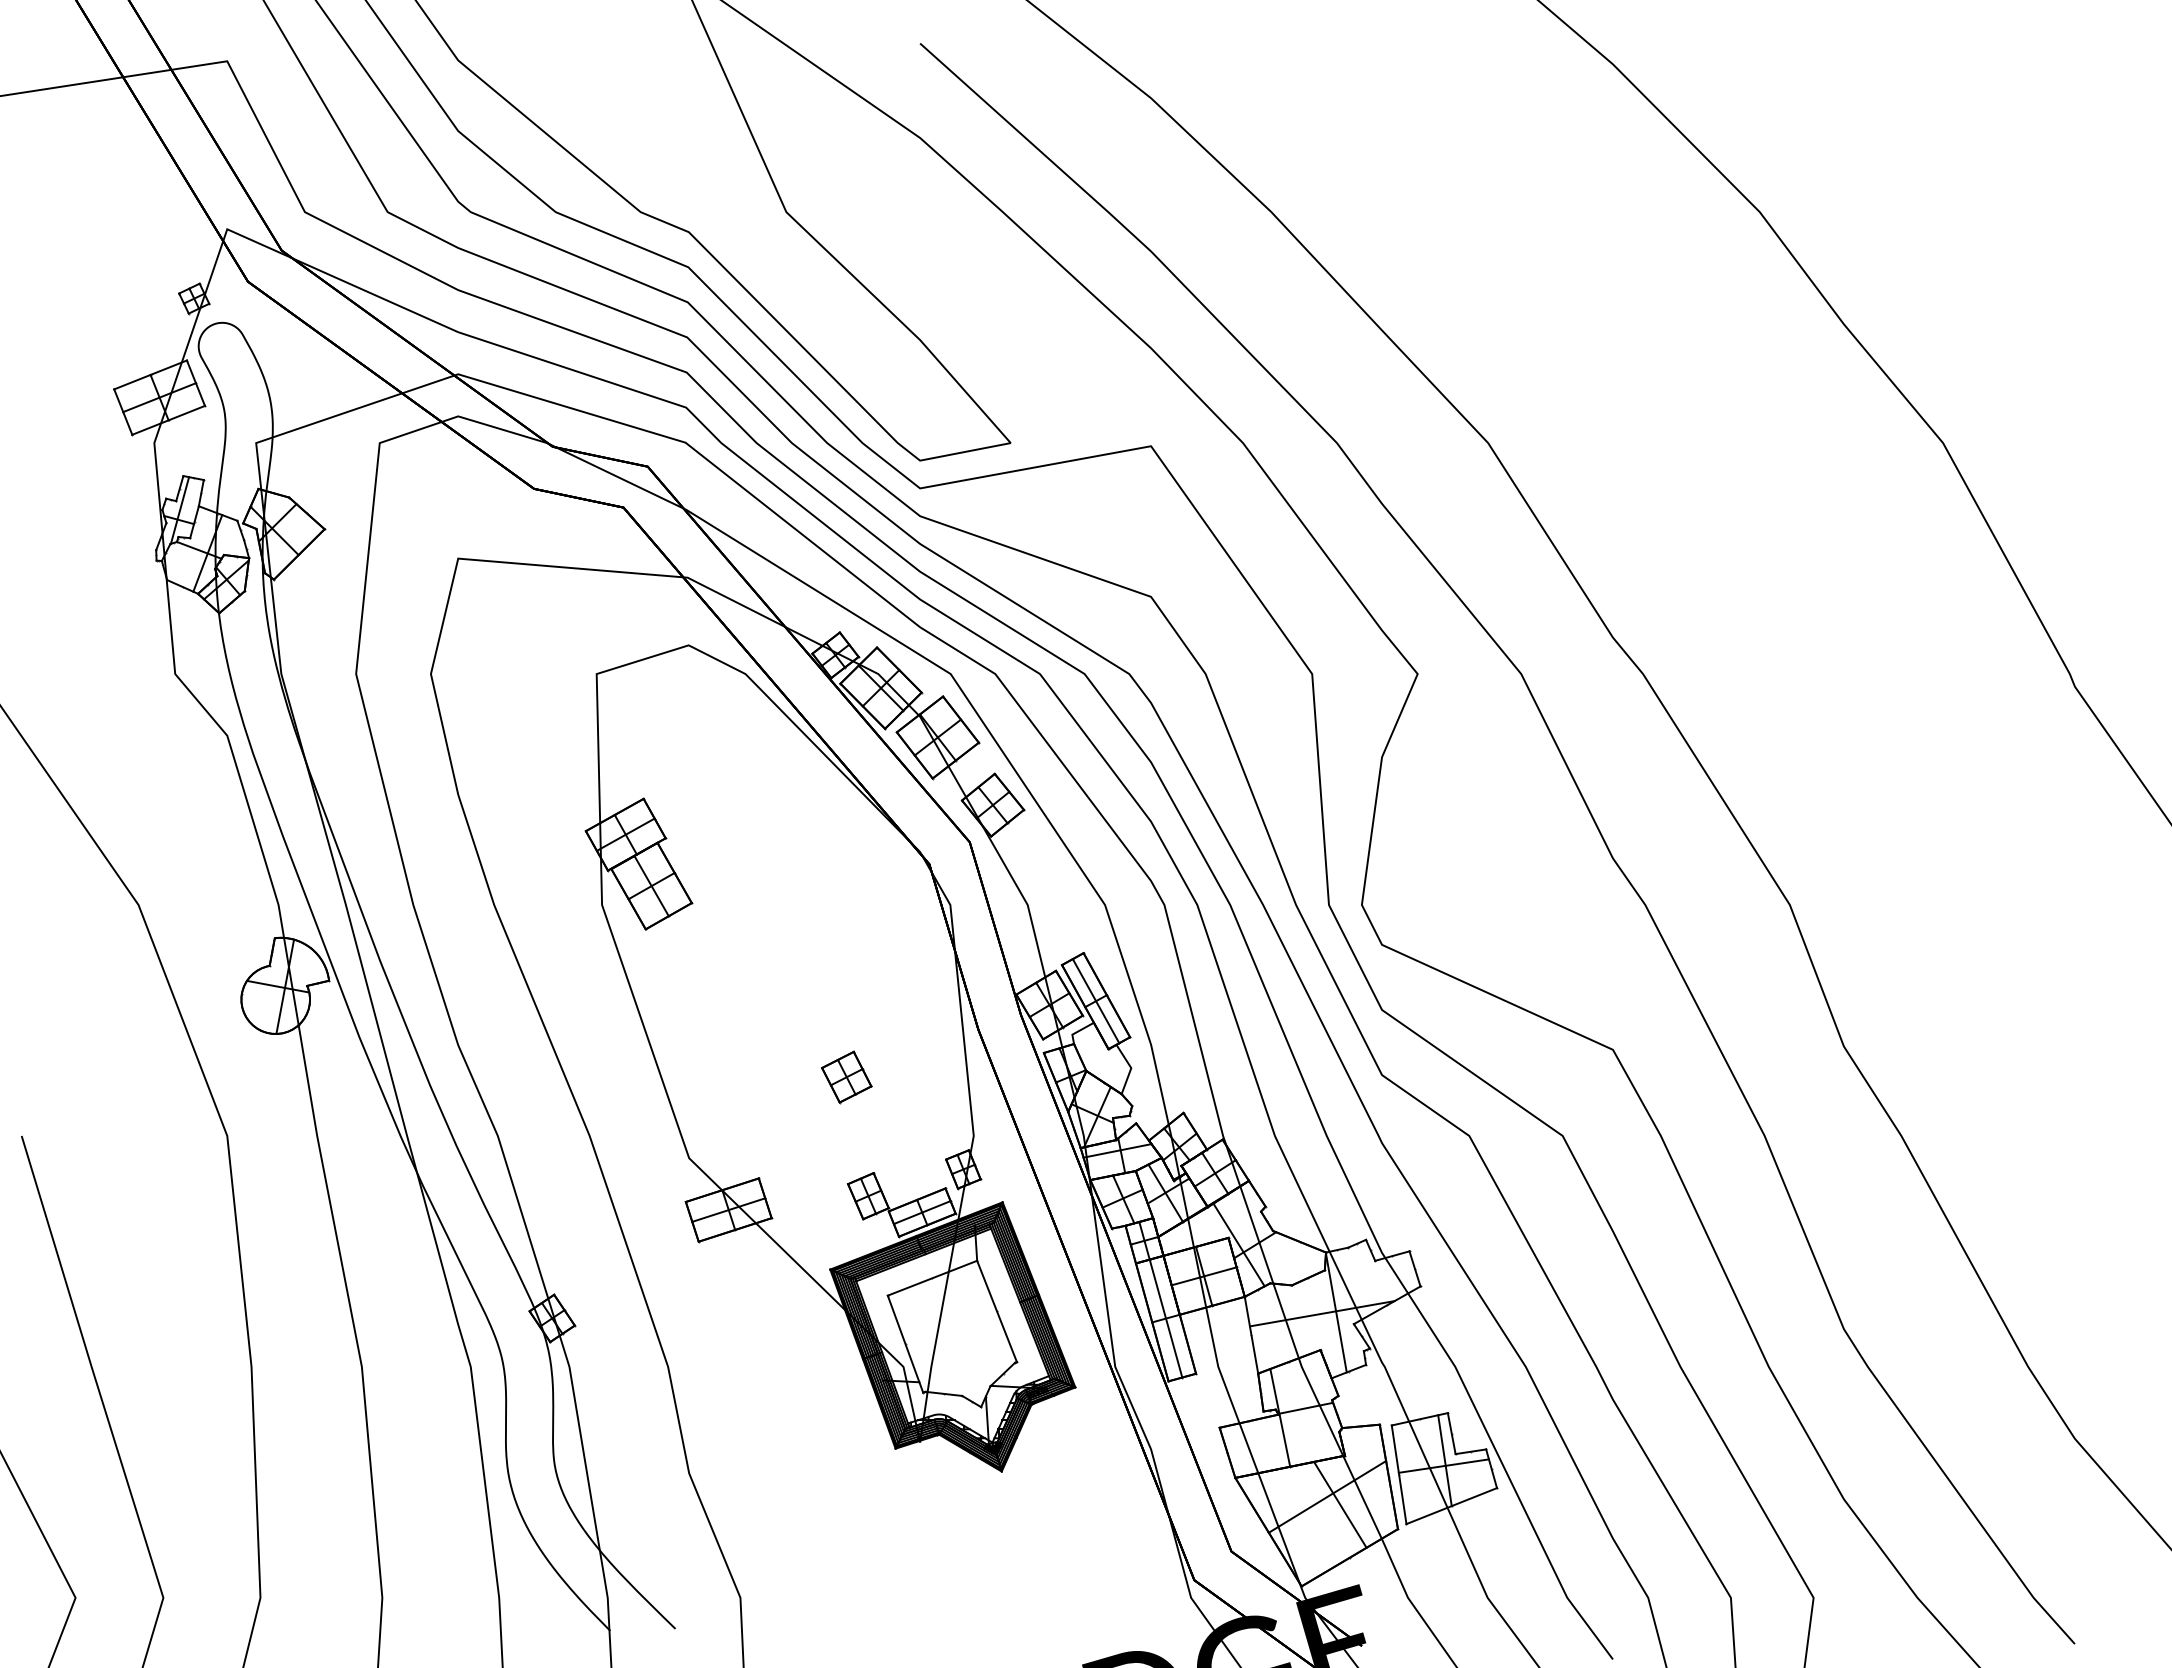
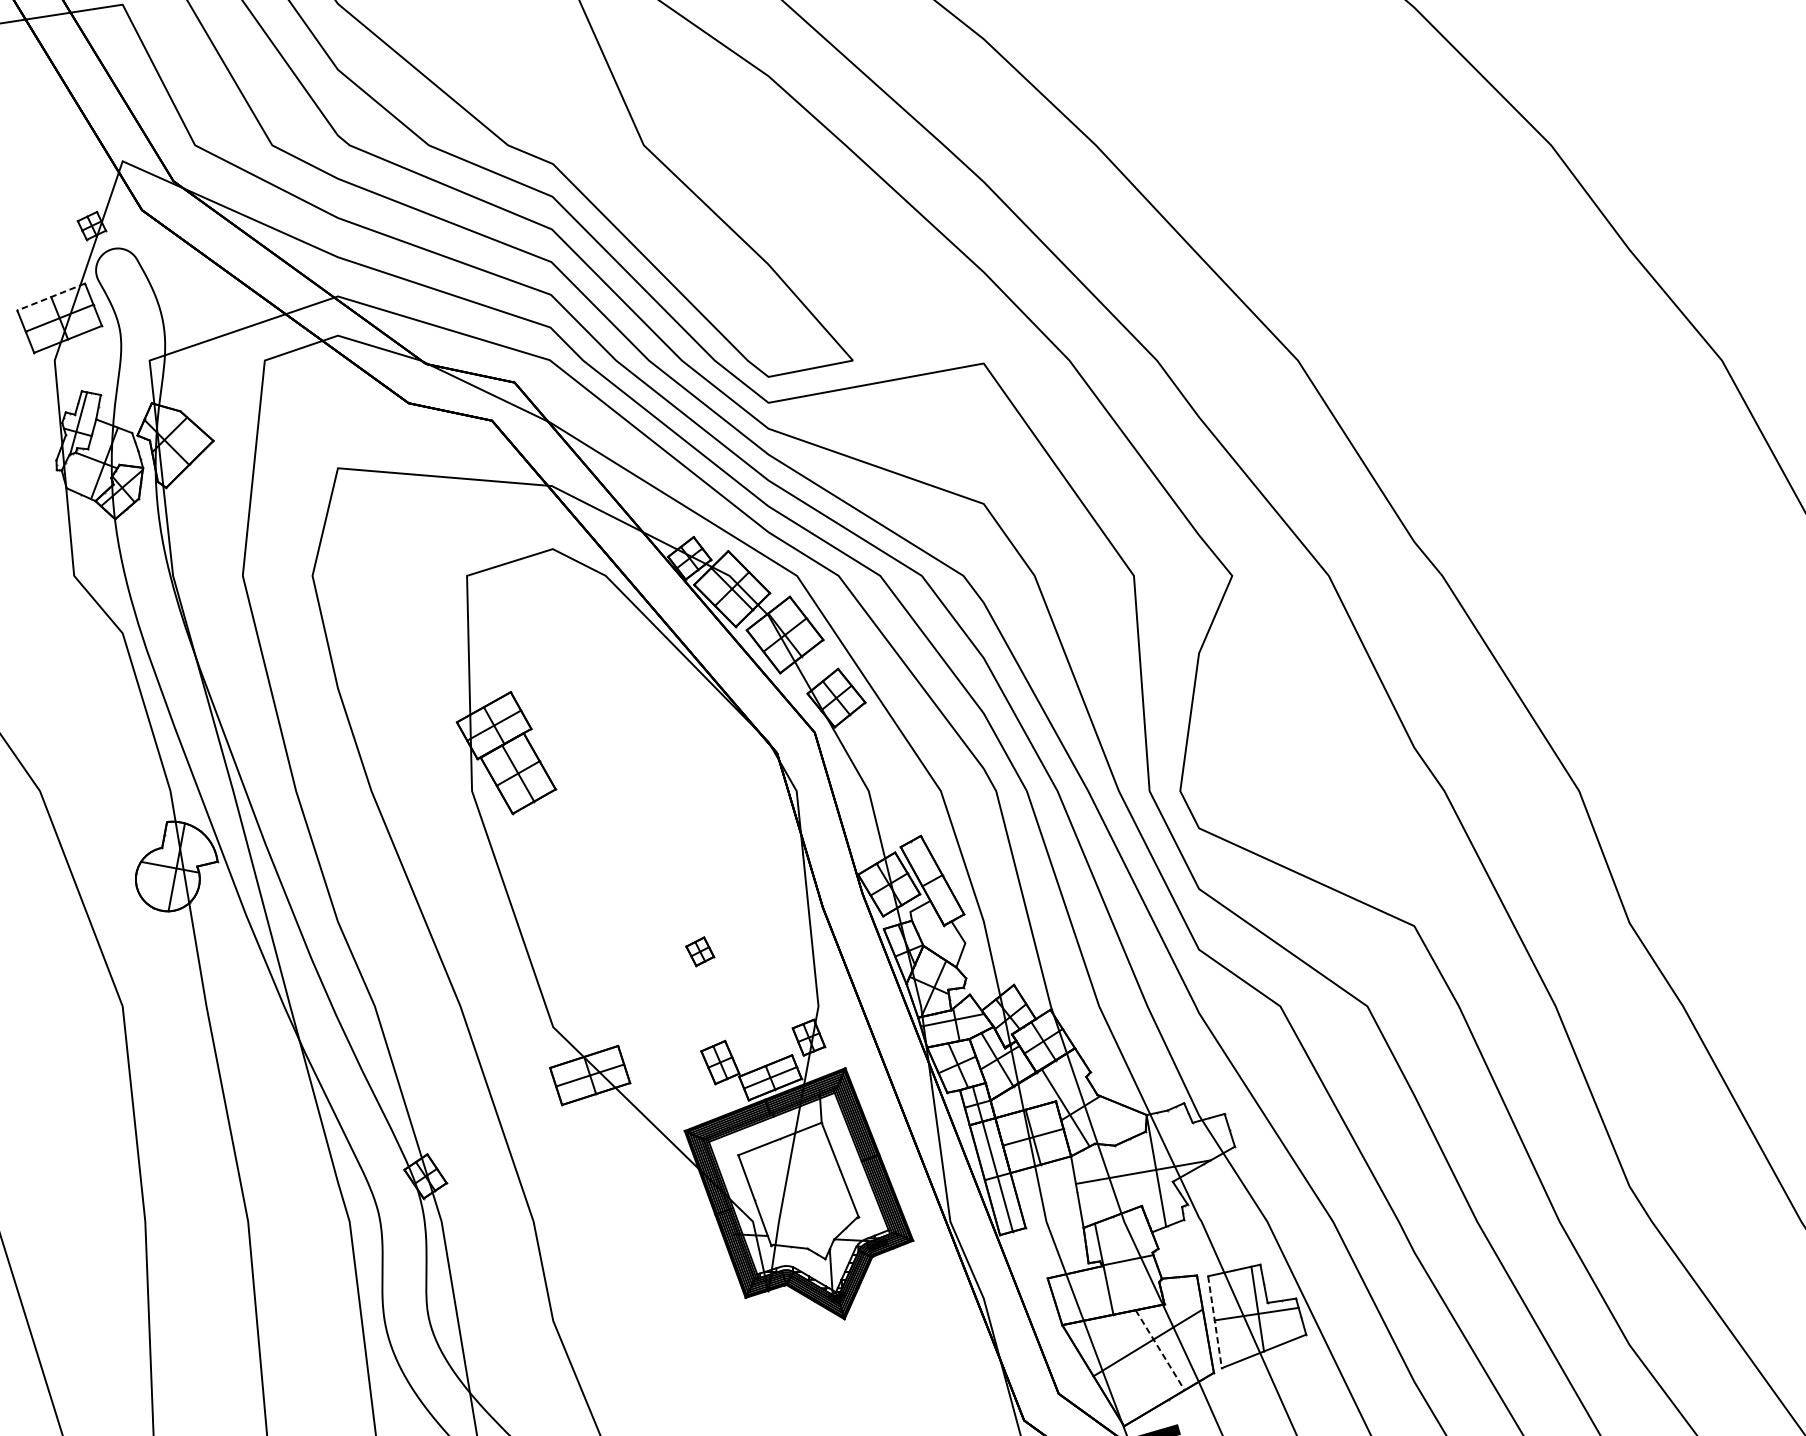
line: (150, 375) -> (51, 297), solid -> dashed
line: (1095, 1001) -> (931, 881), removed
part: (846, 1077) -> (699, 951), size x0.6
line: (1399, 1474) -> (1215, 1321), solid -> dashed
line: (1340, 1505) -> (1160, 1350), solid -> dashed

